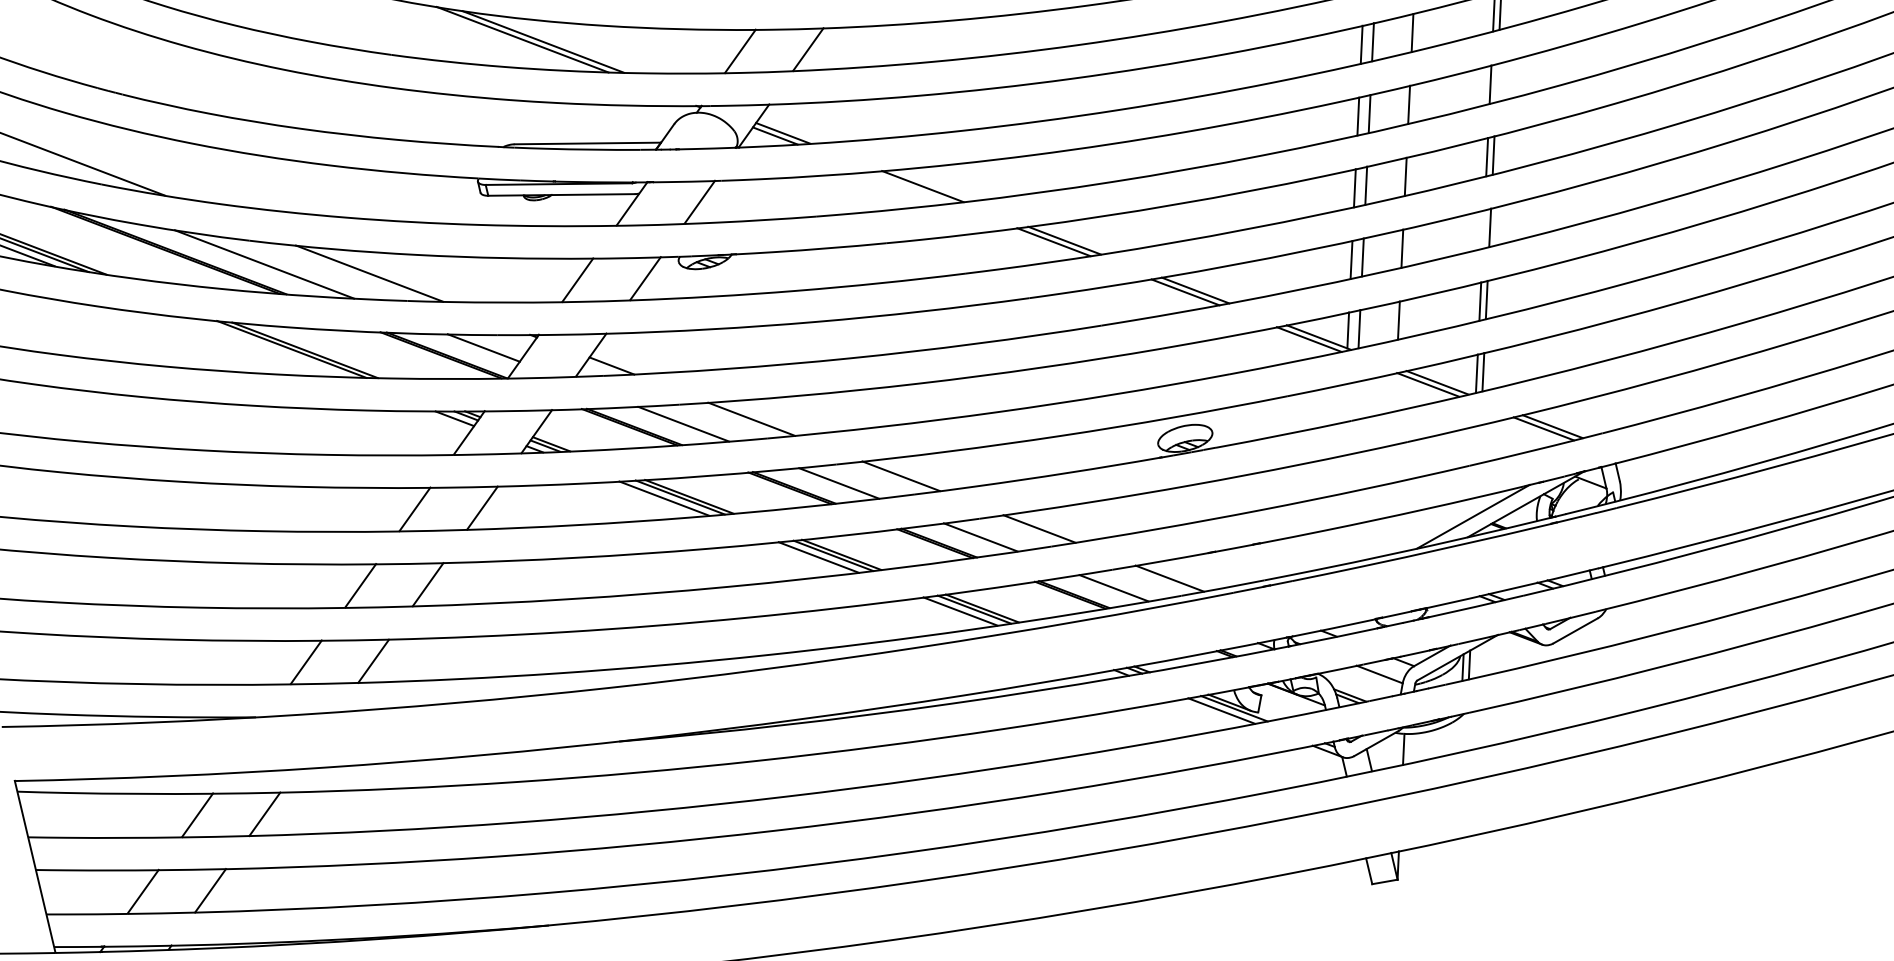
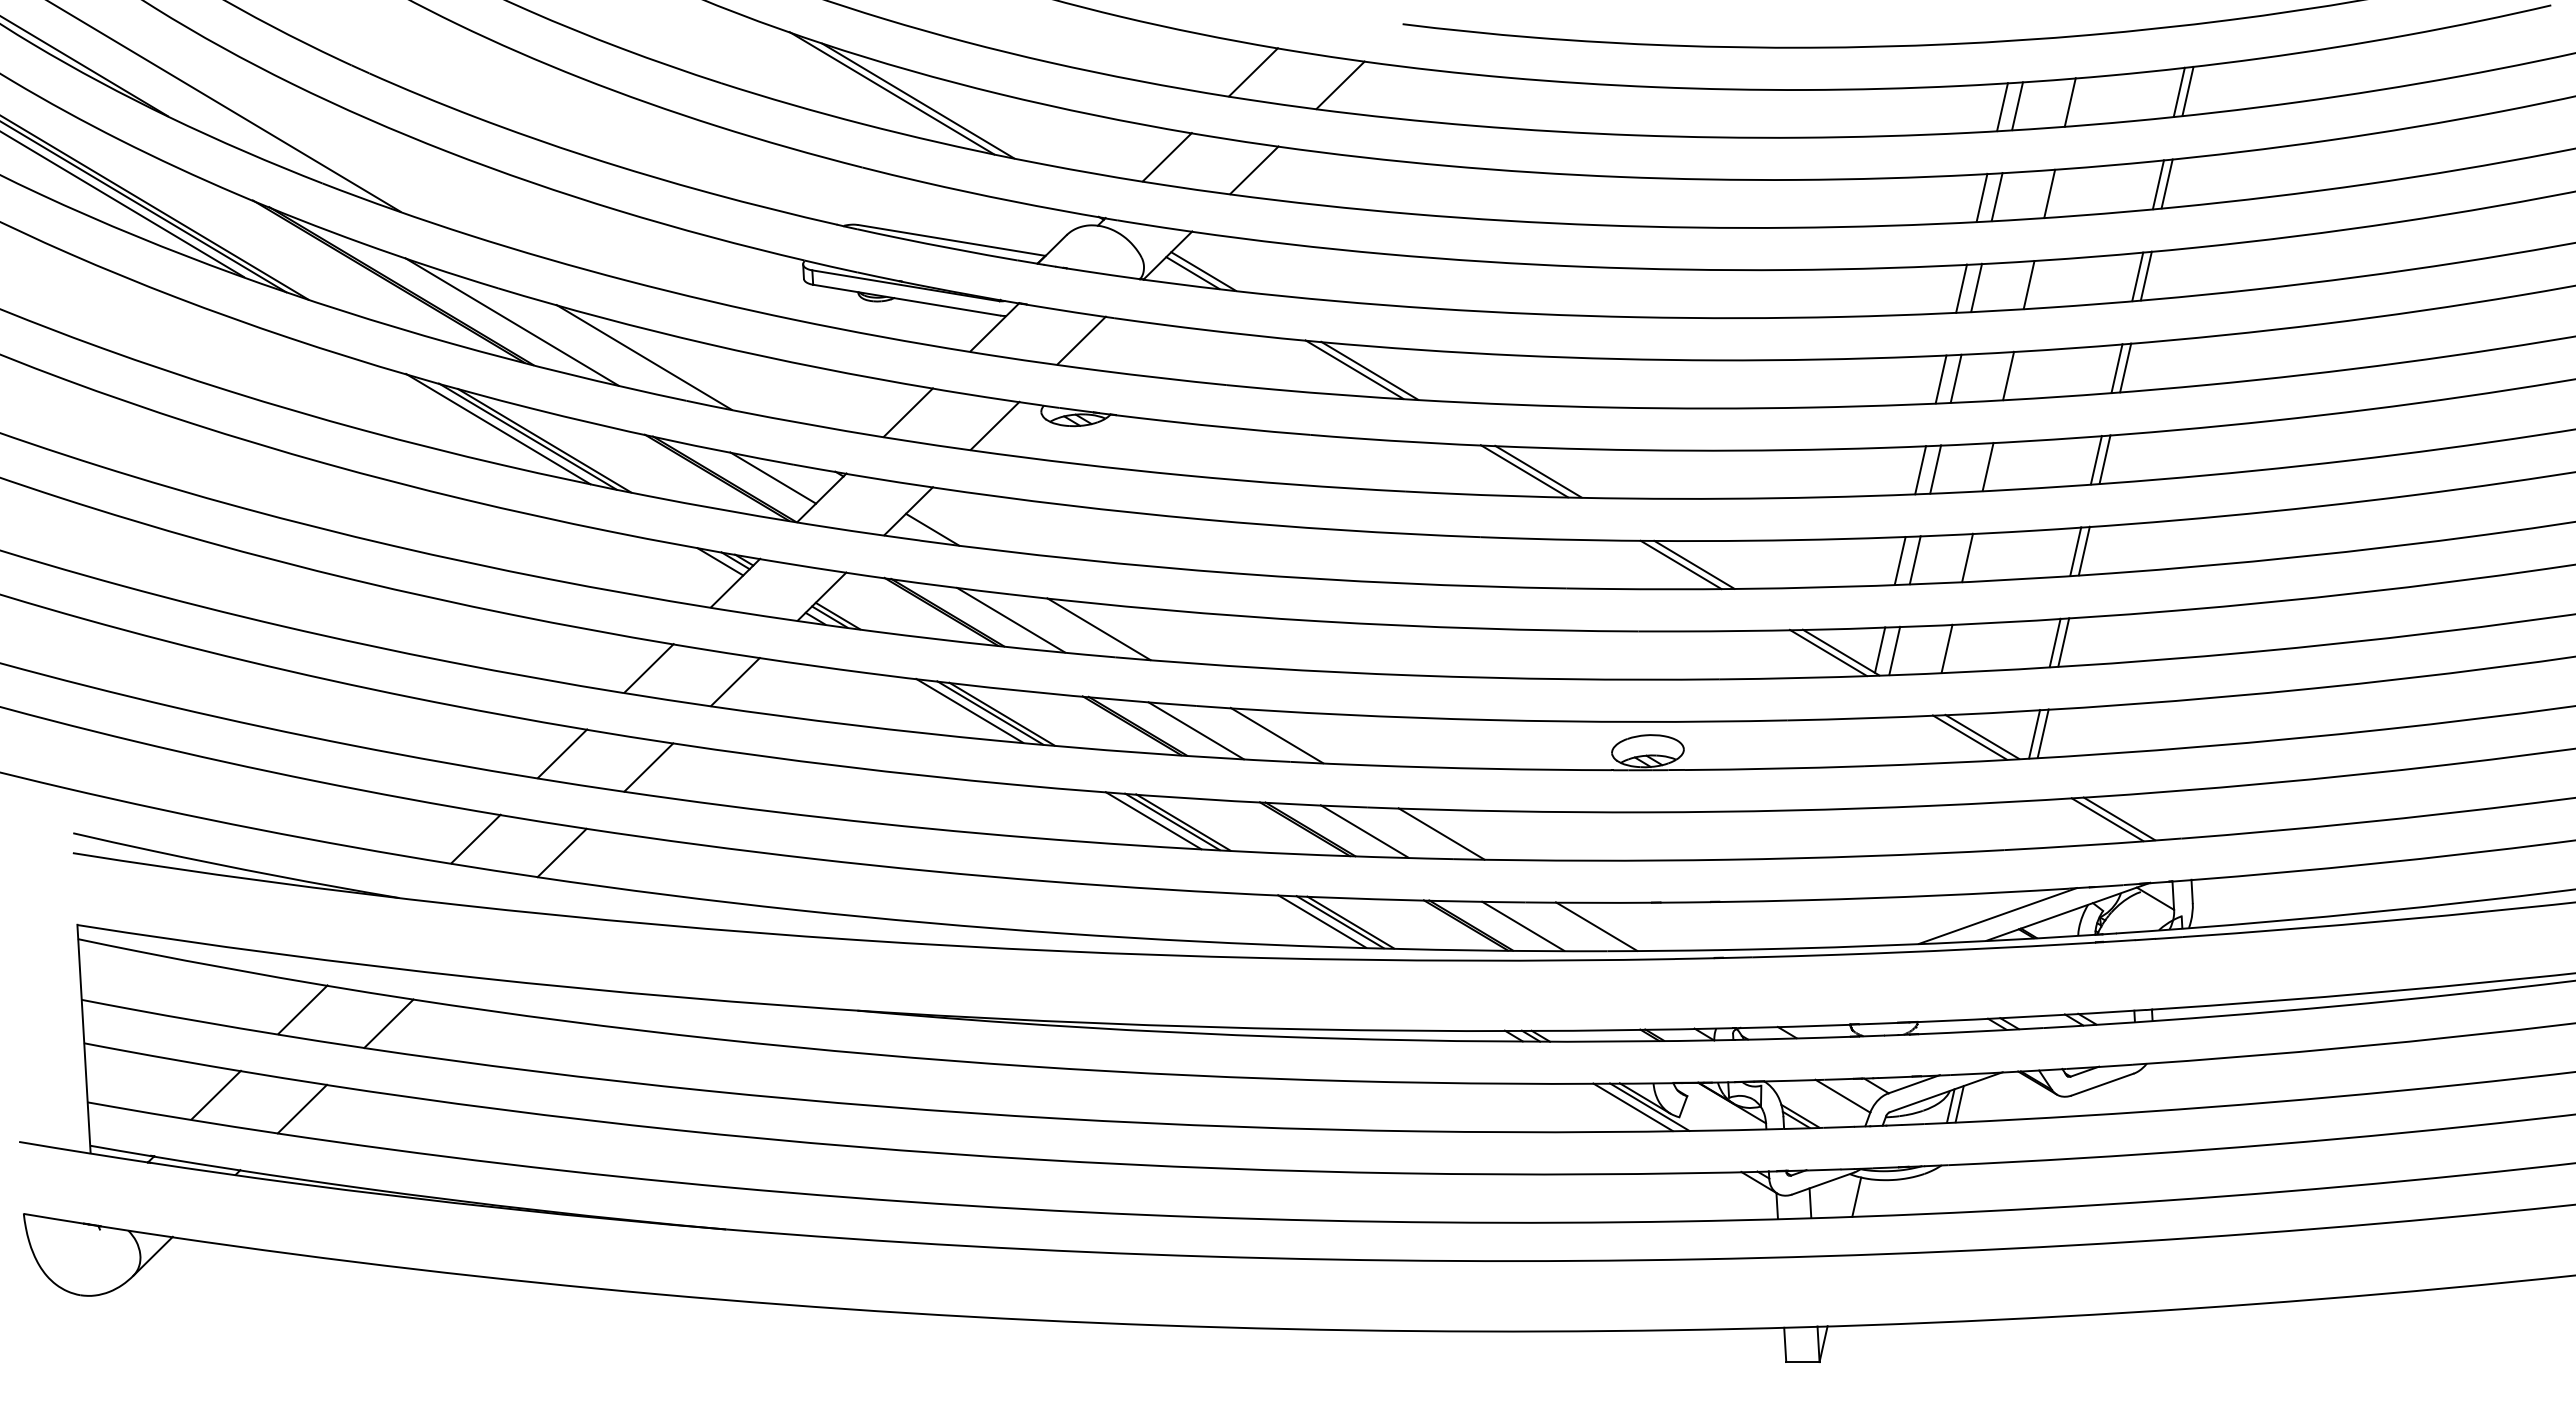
line: (1496, 82) -> (2125, 367), added
line: (911, 187) -> (1354, 369), added
line: (1483, 229) -> (2075, 551), added
line: (268, 347) -> (498, 428), added

